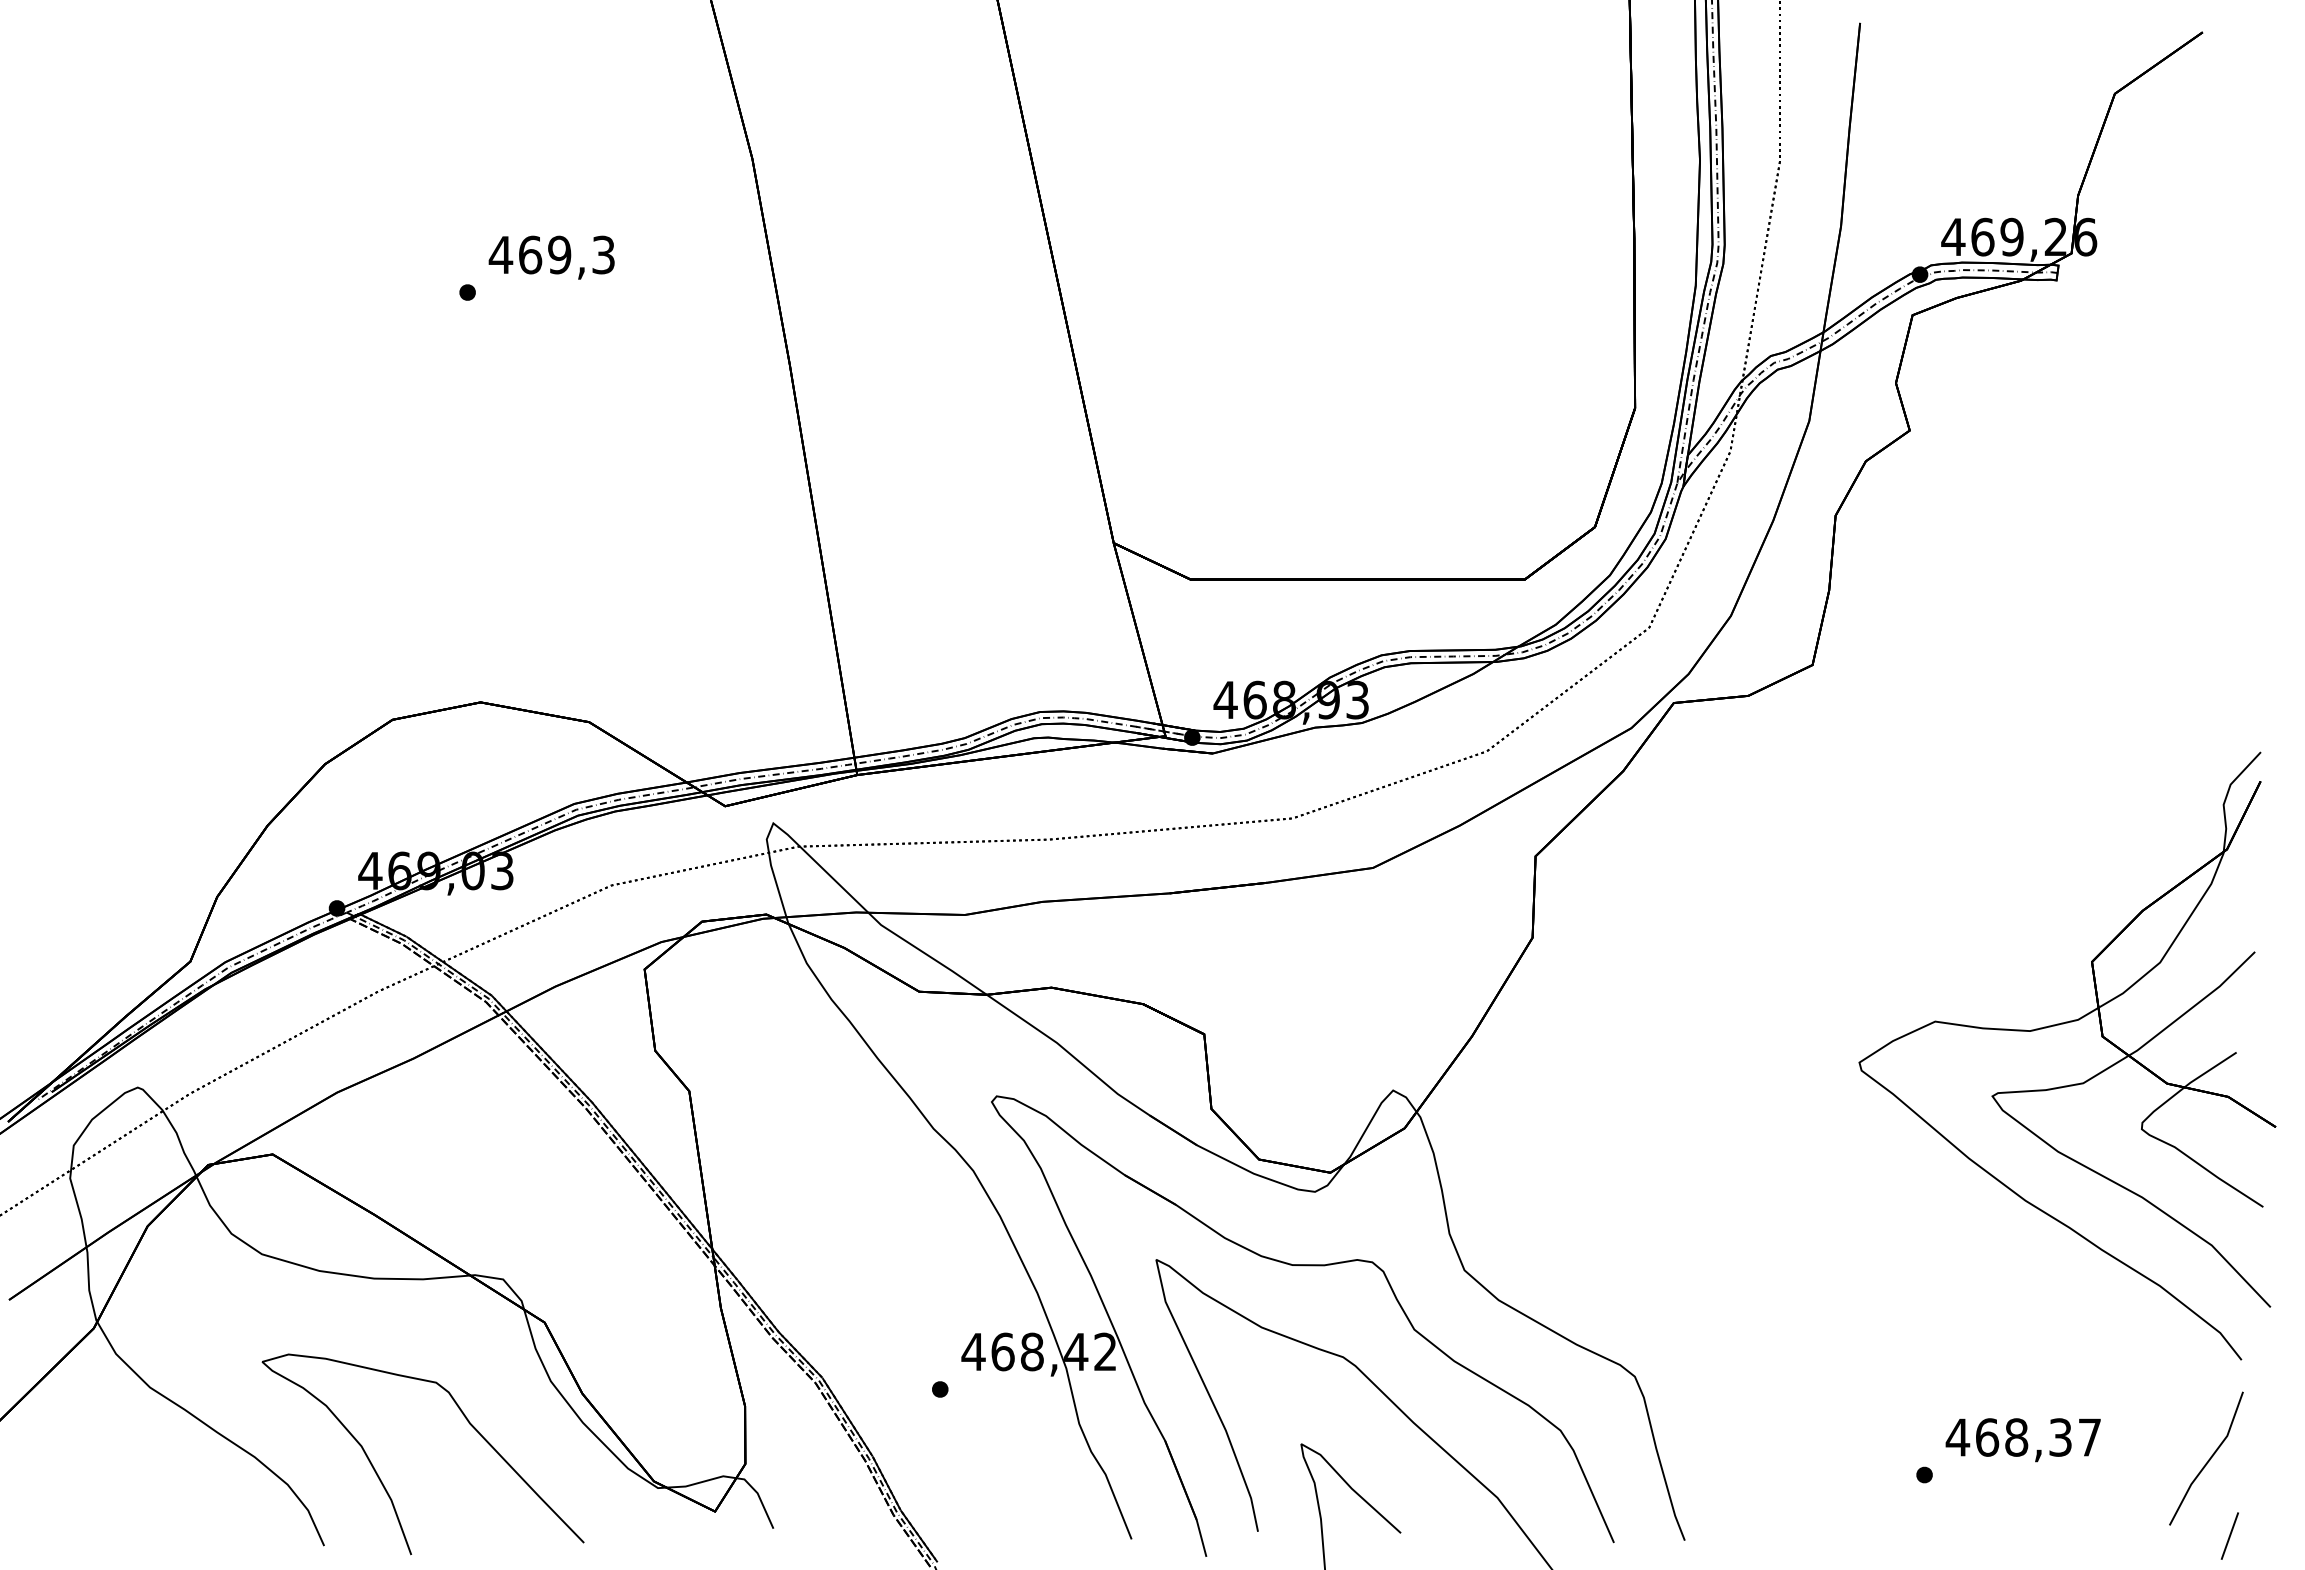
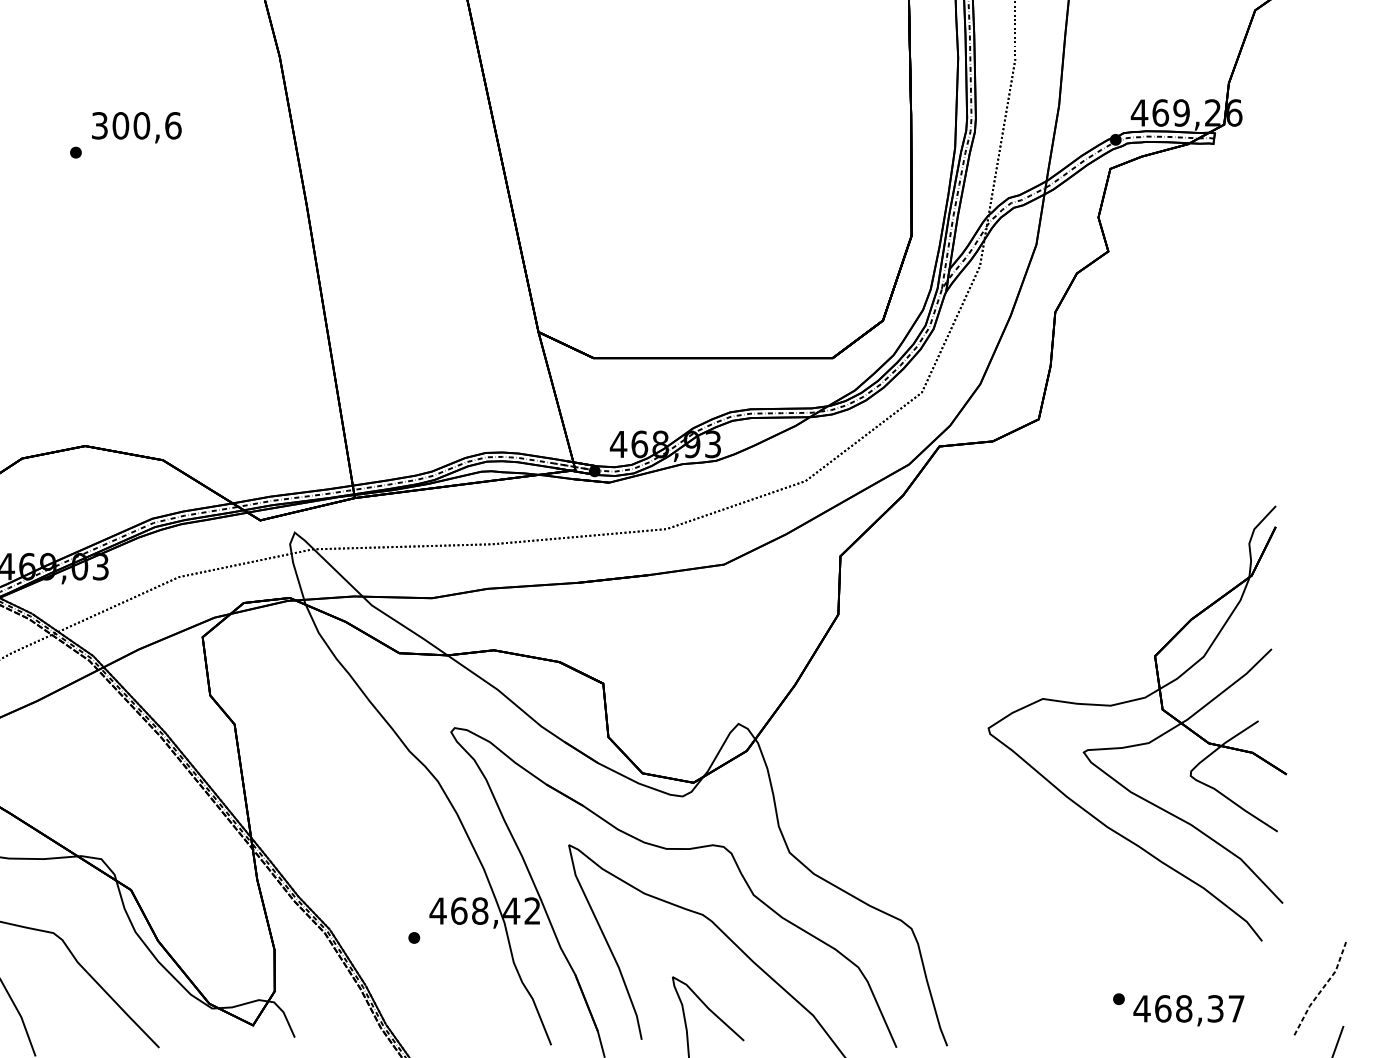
text: (551, 254) -> (135, 125), 469,3 -> 300,6
part: (2069, 1084) -> (1138, 743), moved
text: (2022, 1440) -> (1188, 1010), moved
line: (2209, 1459) -> (1322, 988), solid -> dashed

